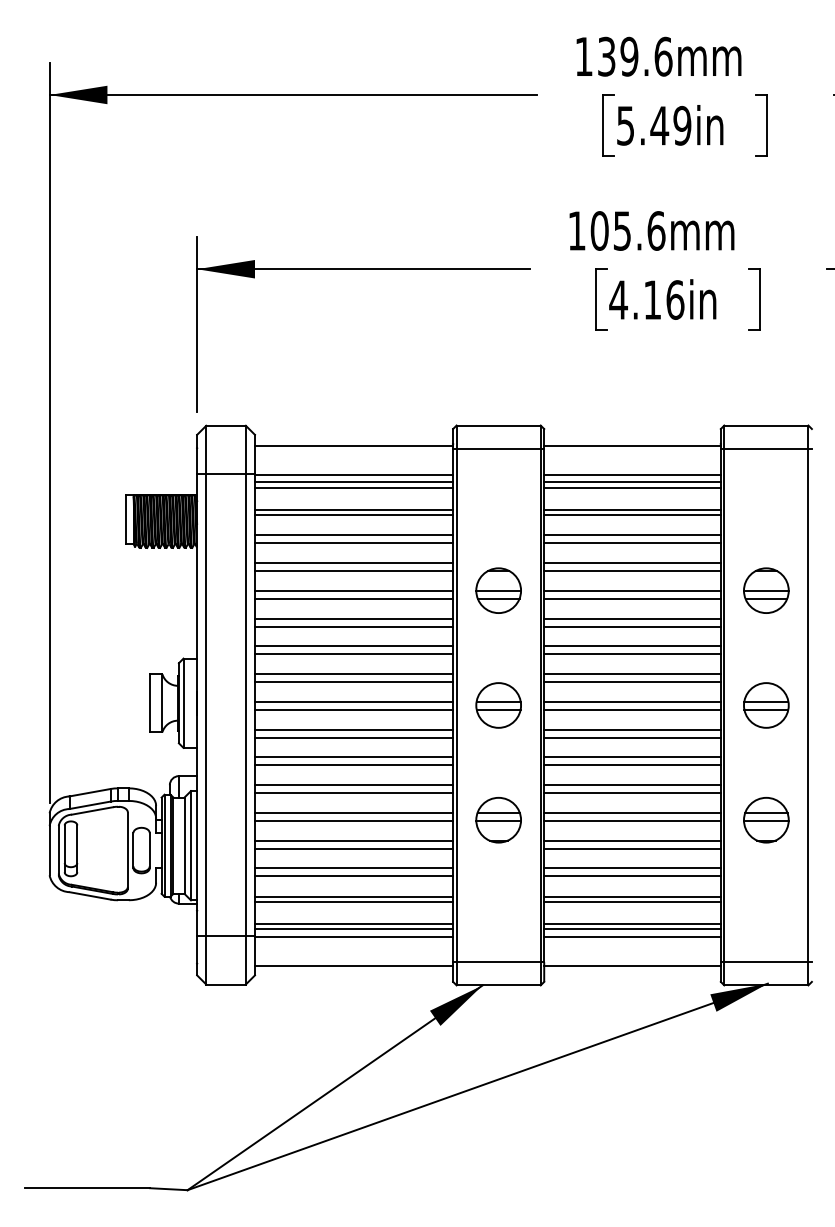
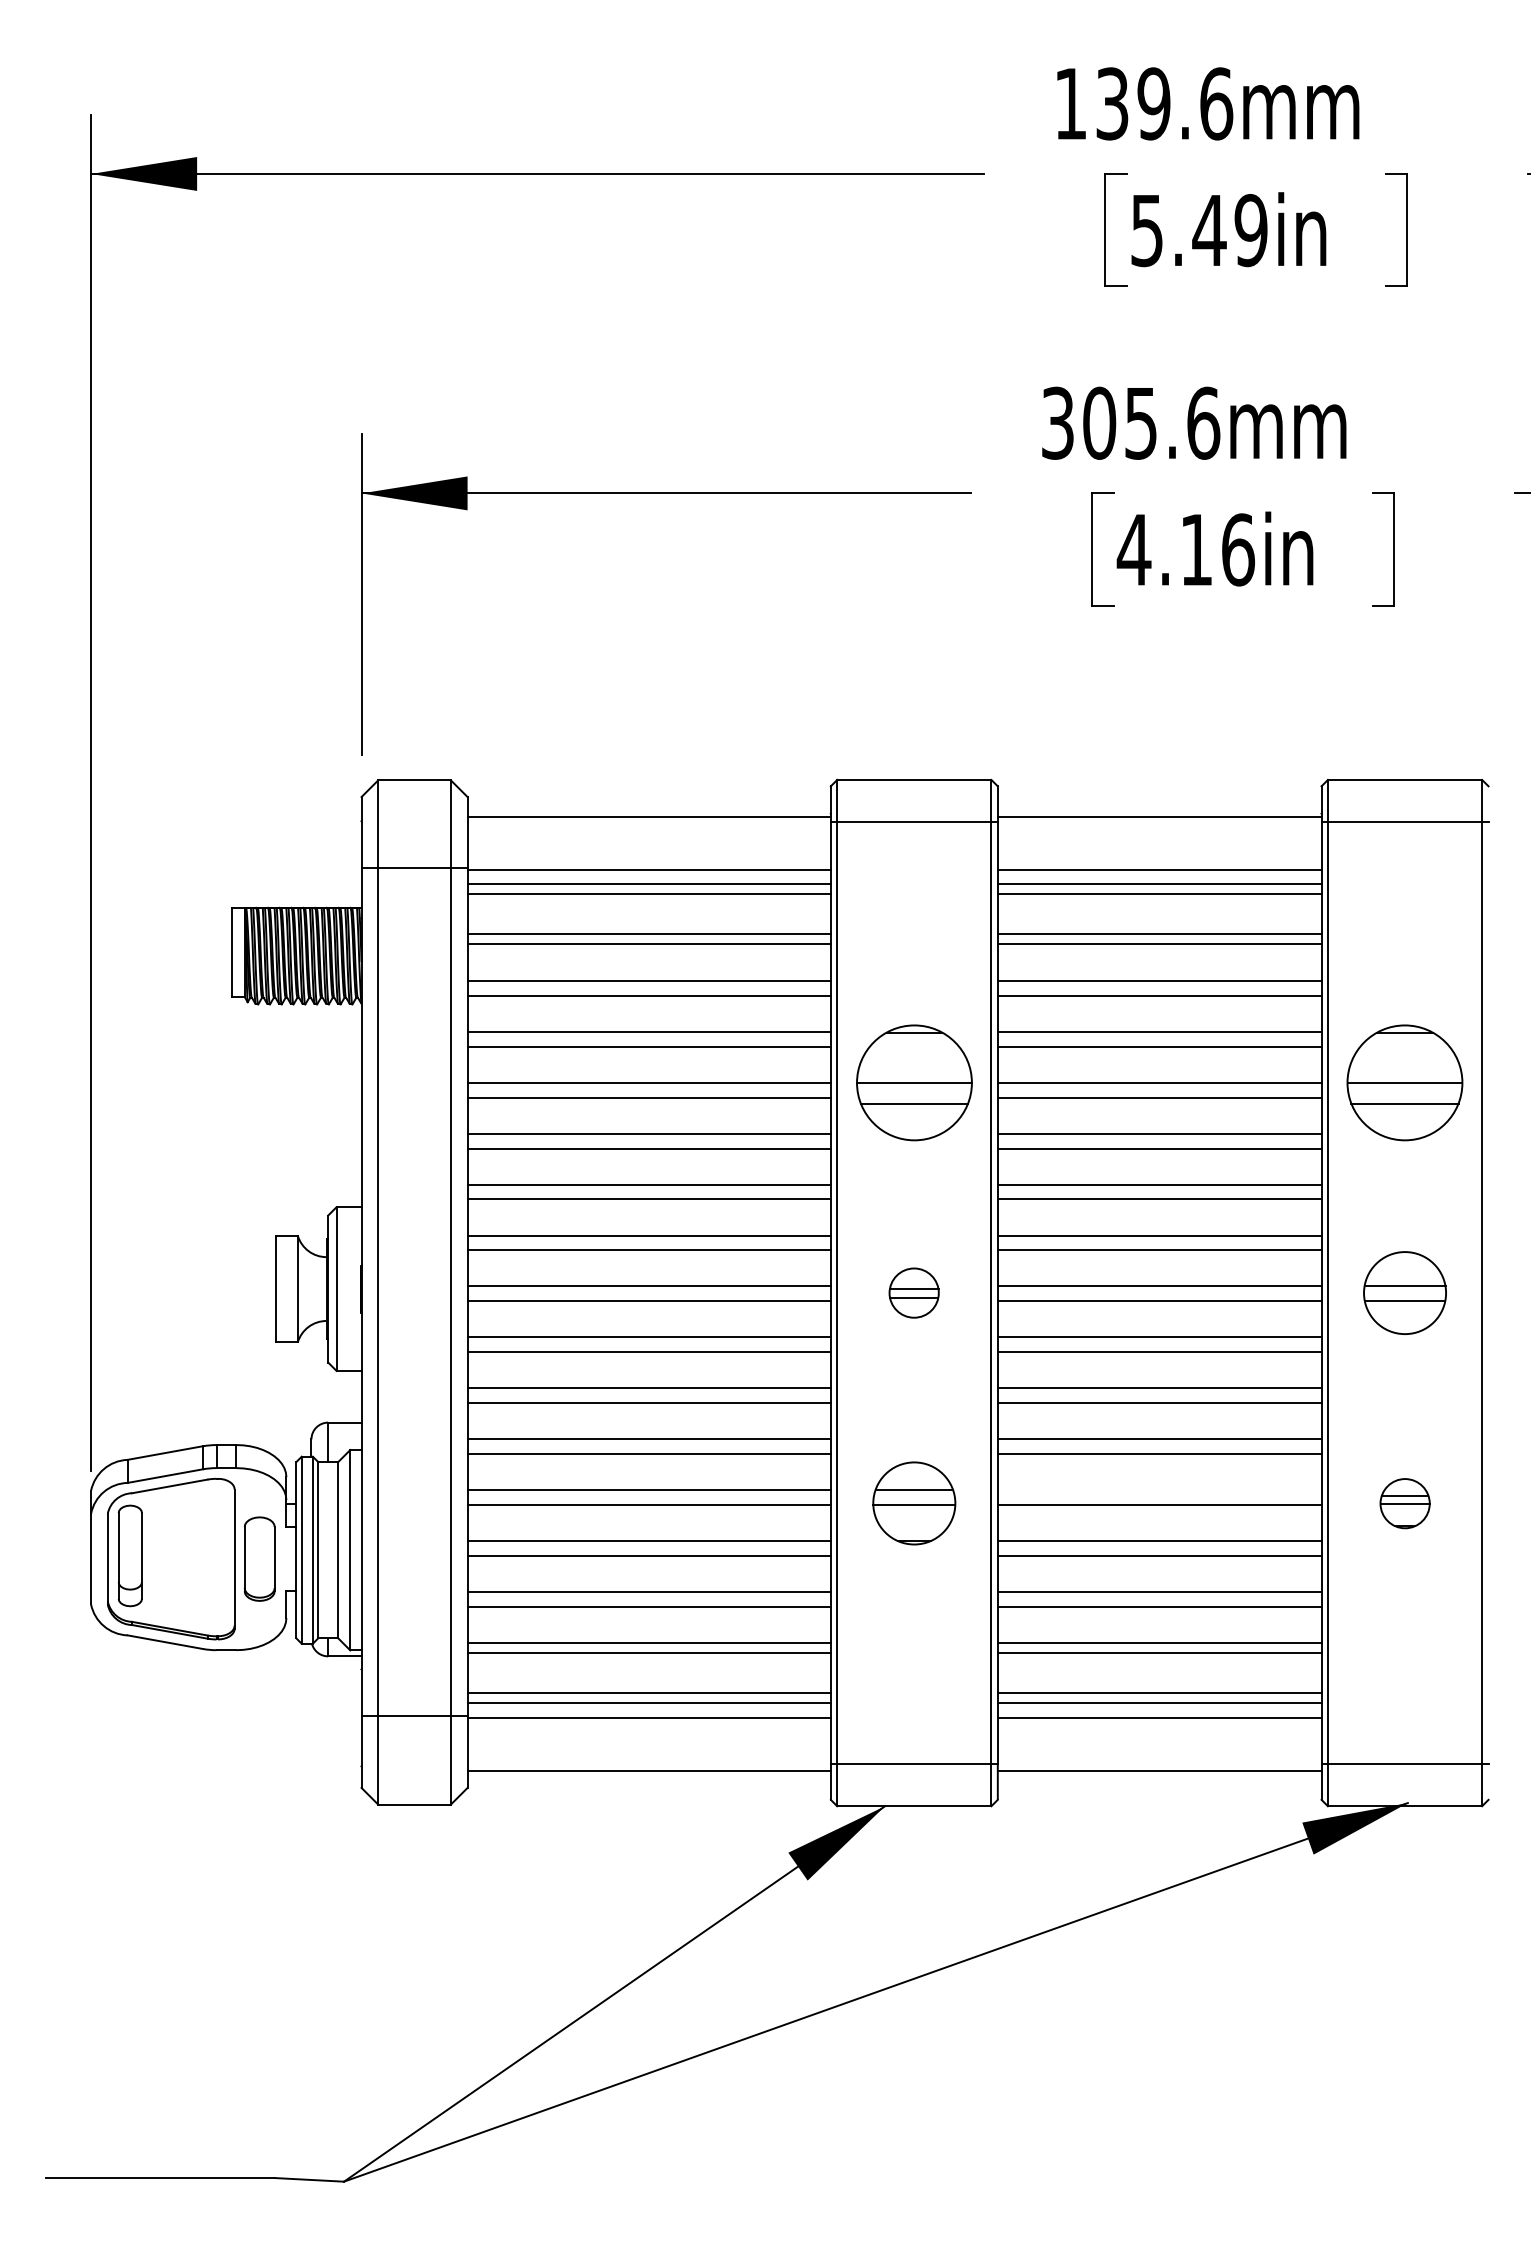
text: (576, 230) -> (1056, 422), 105.6mm -> 305.6mm
part: (498, 590) -> (913, 1082), size x1.4
part: (766, 590) -> (1405, 1082), size x1.4
part: (498, 705) -> (913, 1293), size x0.6
line: (632, 812) -> (1159, 1489), removed
part: (766, 820) -> (1405, 1503), size x0.6

